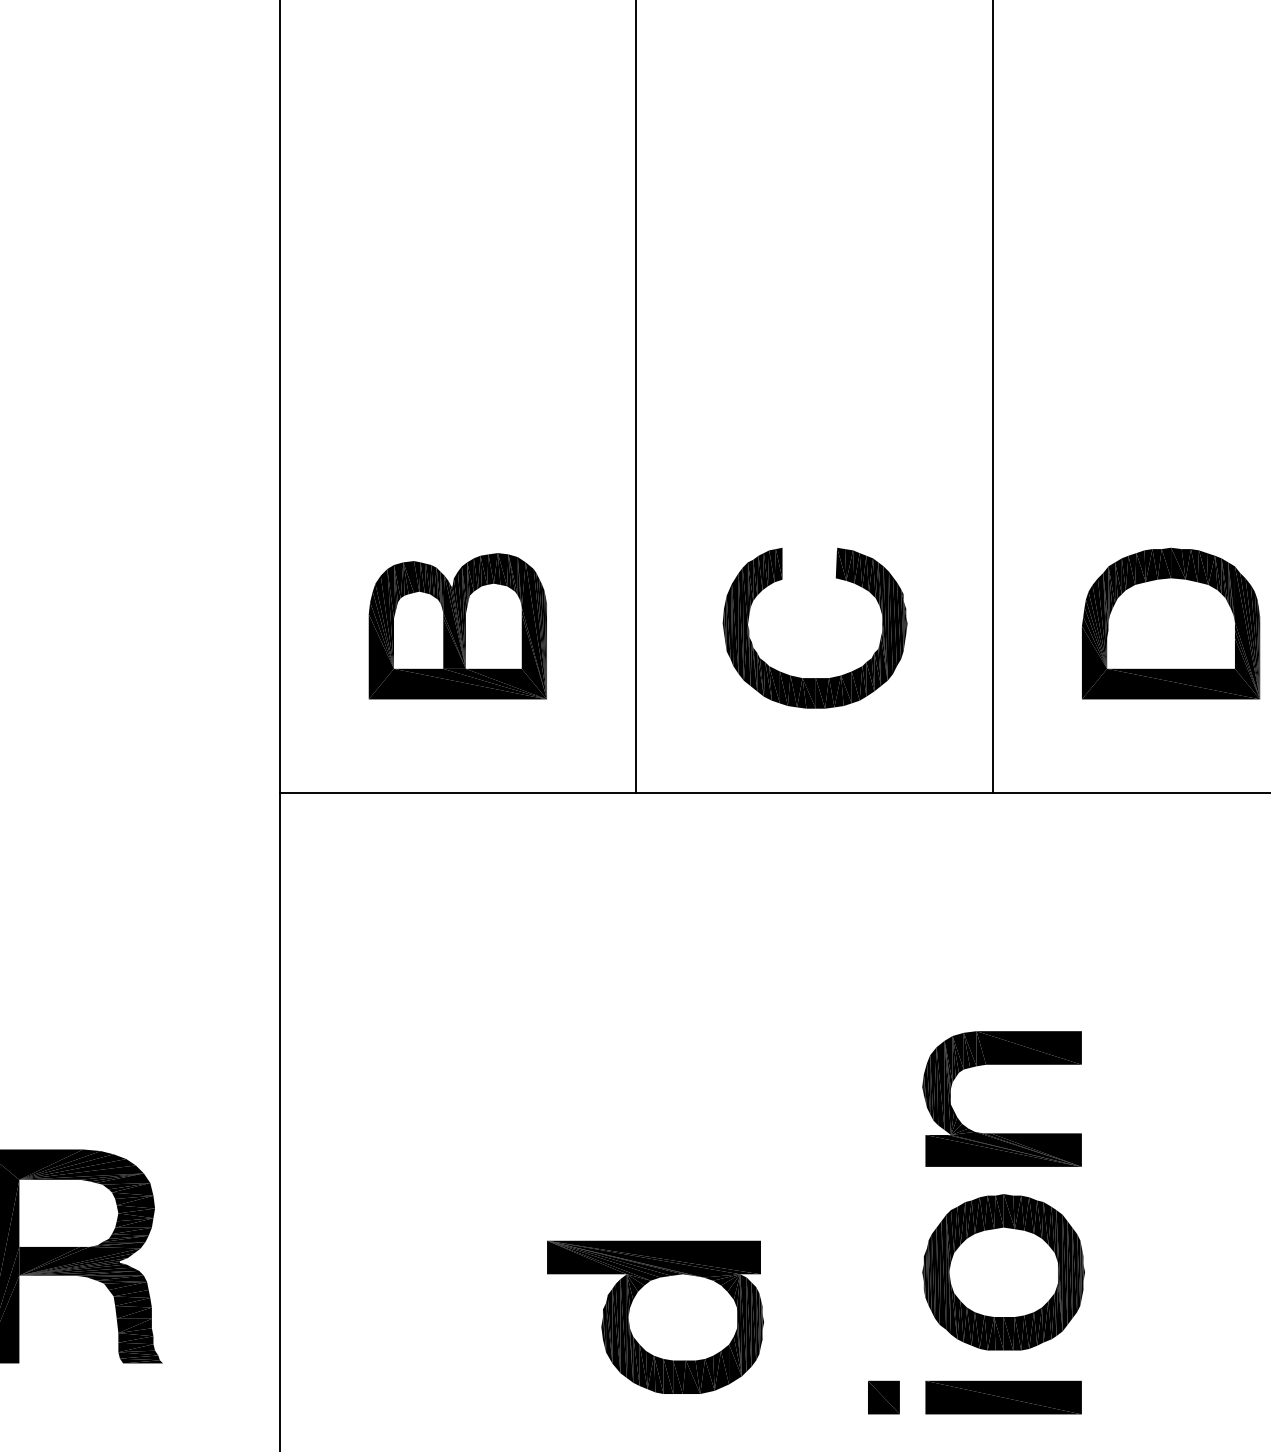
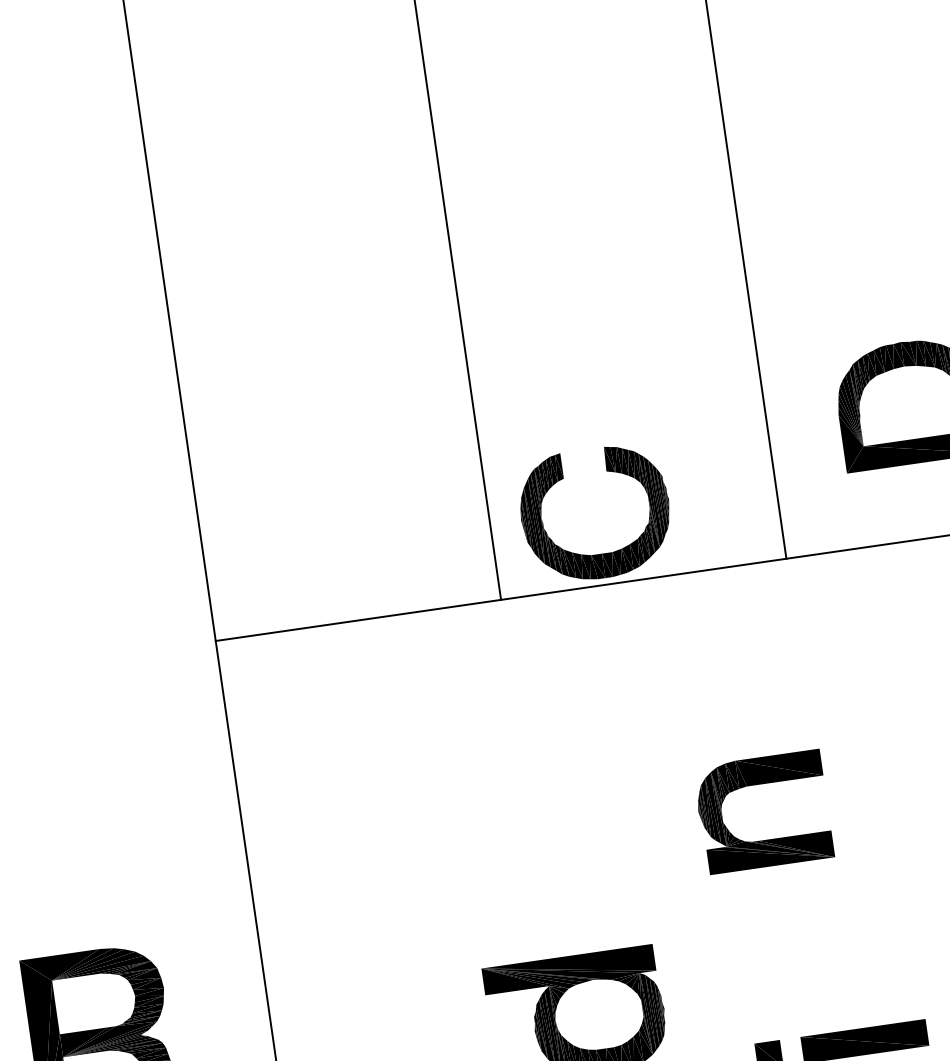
part: (457, 626) -> (338, 487), removed
part: (814, 678) -> (600, 554), moved
part: (1001, 1064) -> (759, 784), moved
part: (1003, 1272) -> (850, 941), removed

